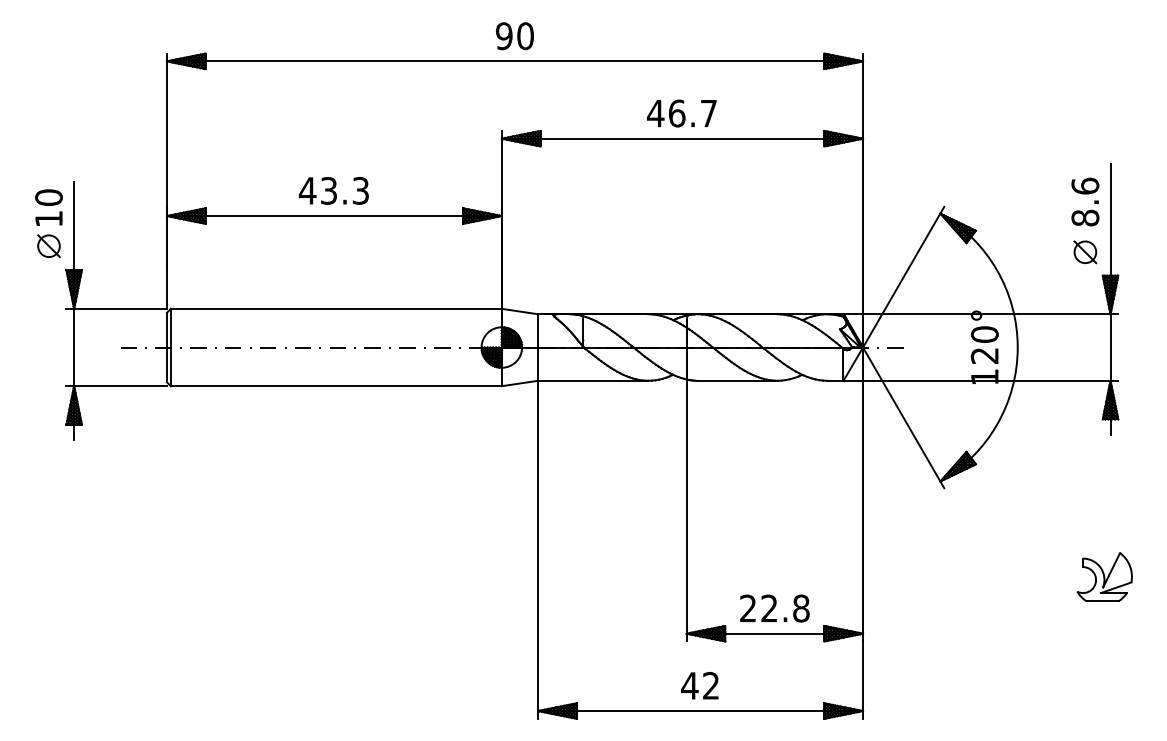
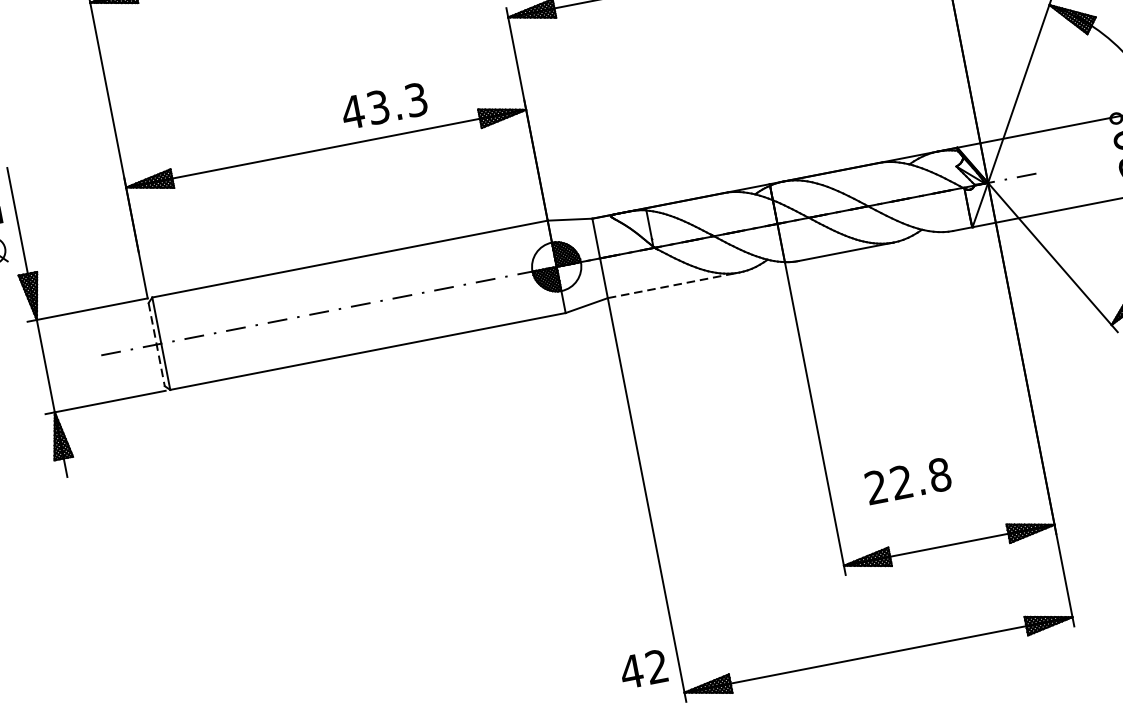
text: (333, 190) -> (383, 105), moved
line: (166, 347) -> (156, 344), solid -> dashed
line: (593, 380) -> (673, 284), solid -> dashed
text: (774, 608) -> (907, 481), moved
text: (699, 685) -> (643, 668), moved

